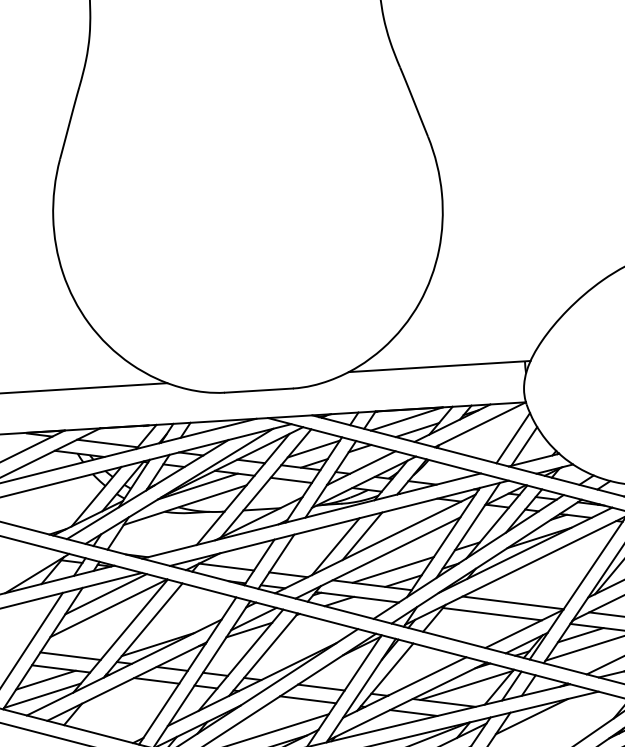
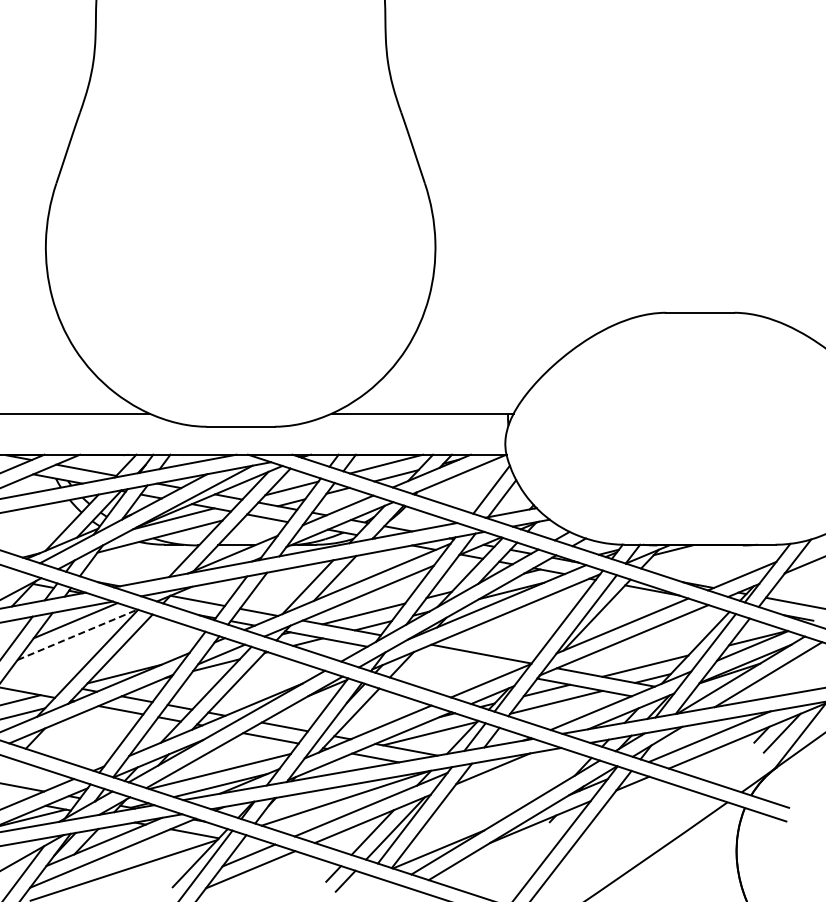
line: (109, 607) -> (78, 634), solid -> dashed
line: (492, 613) -> (460, 663), removed
line: (70, 655) -> (36, 679), removed

